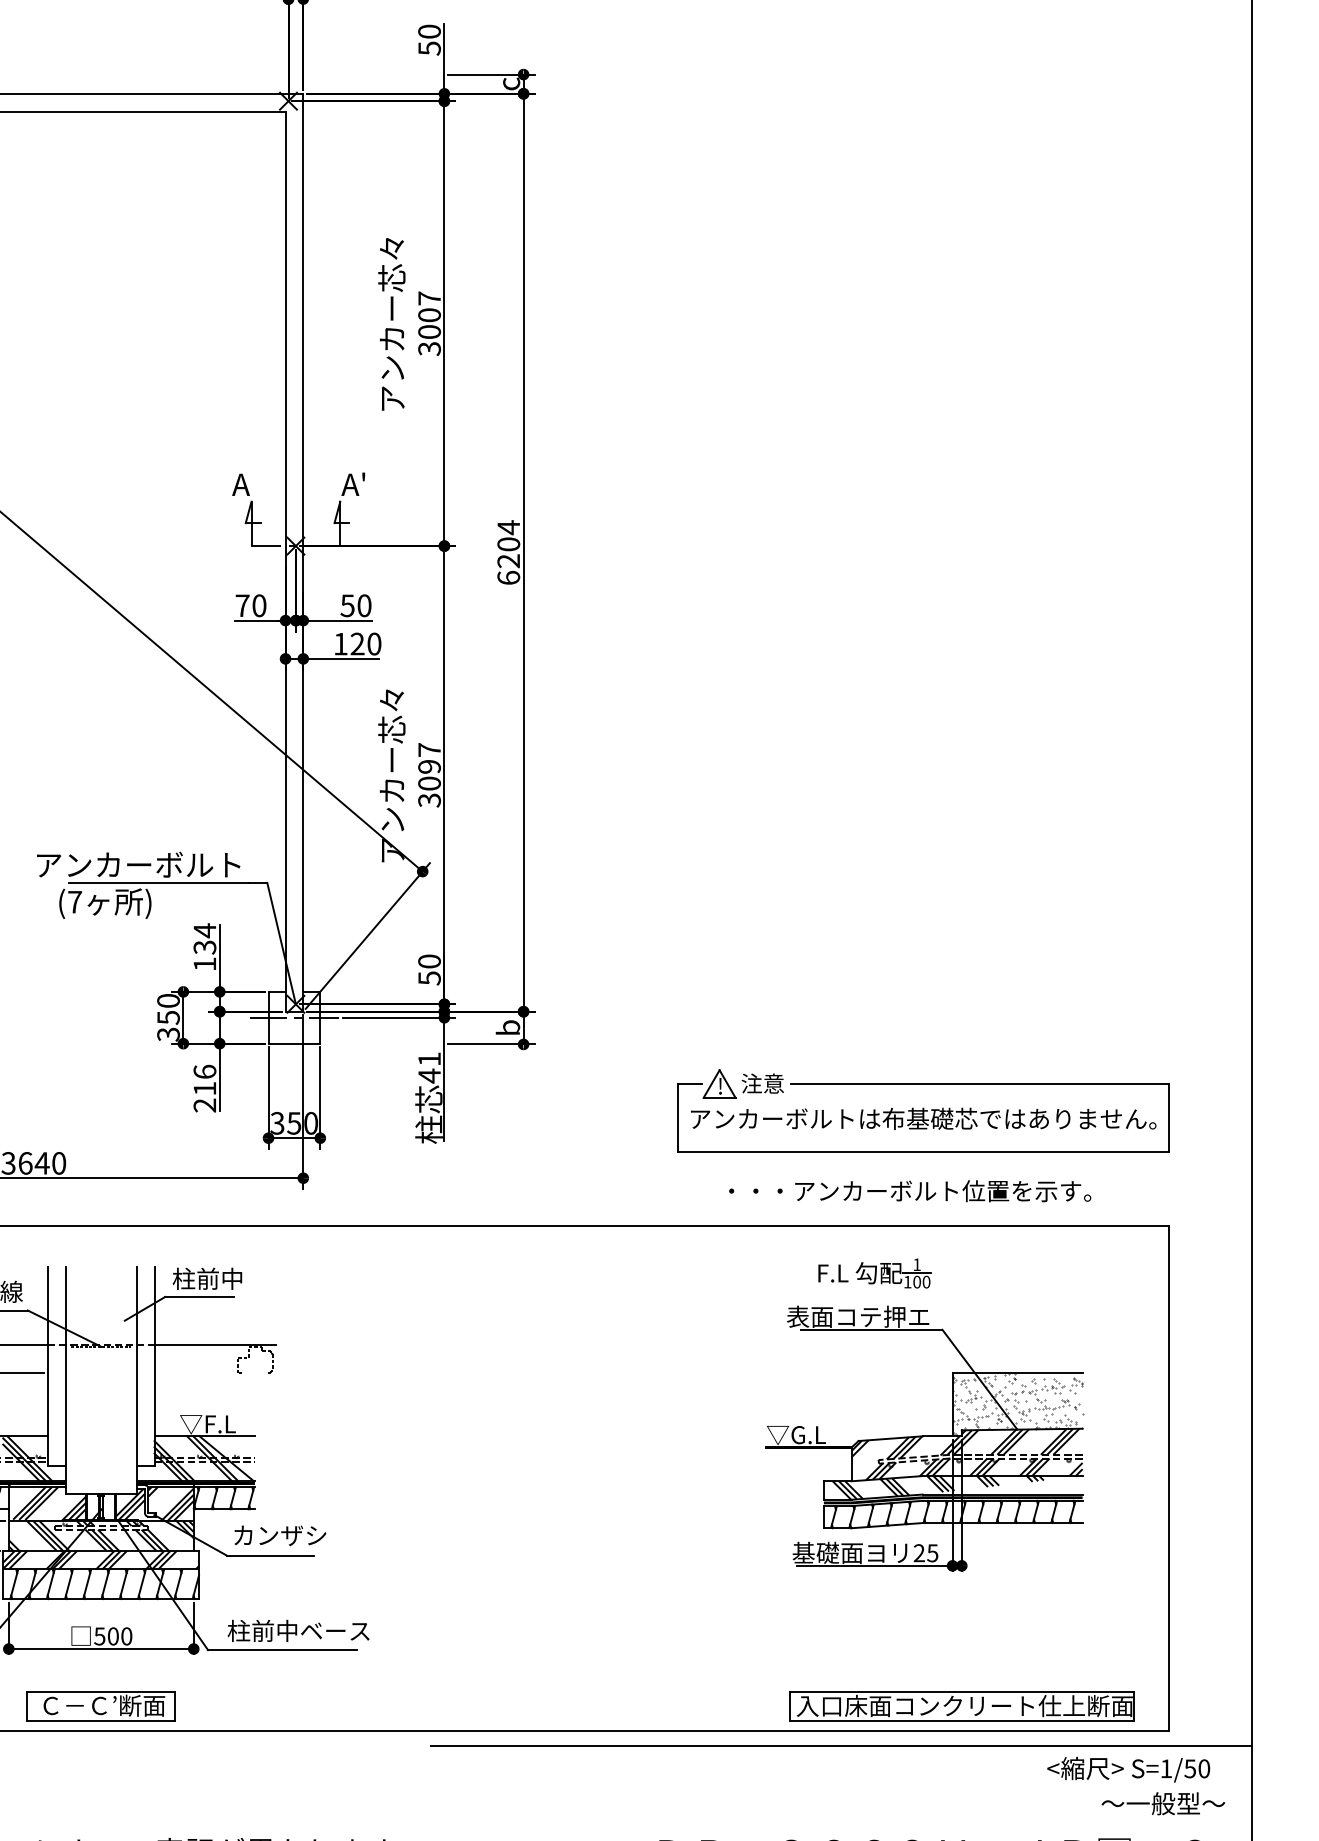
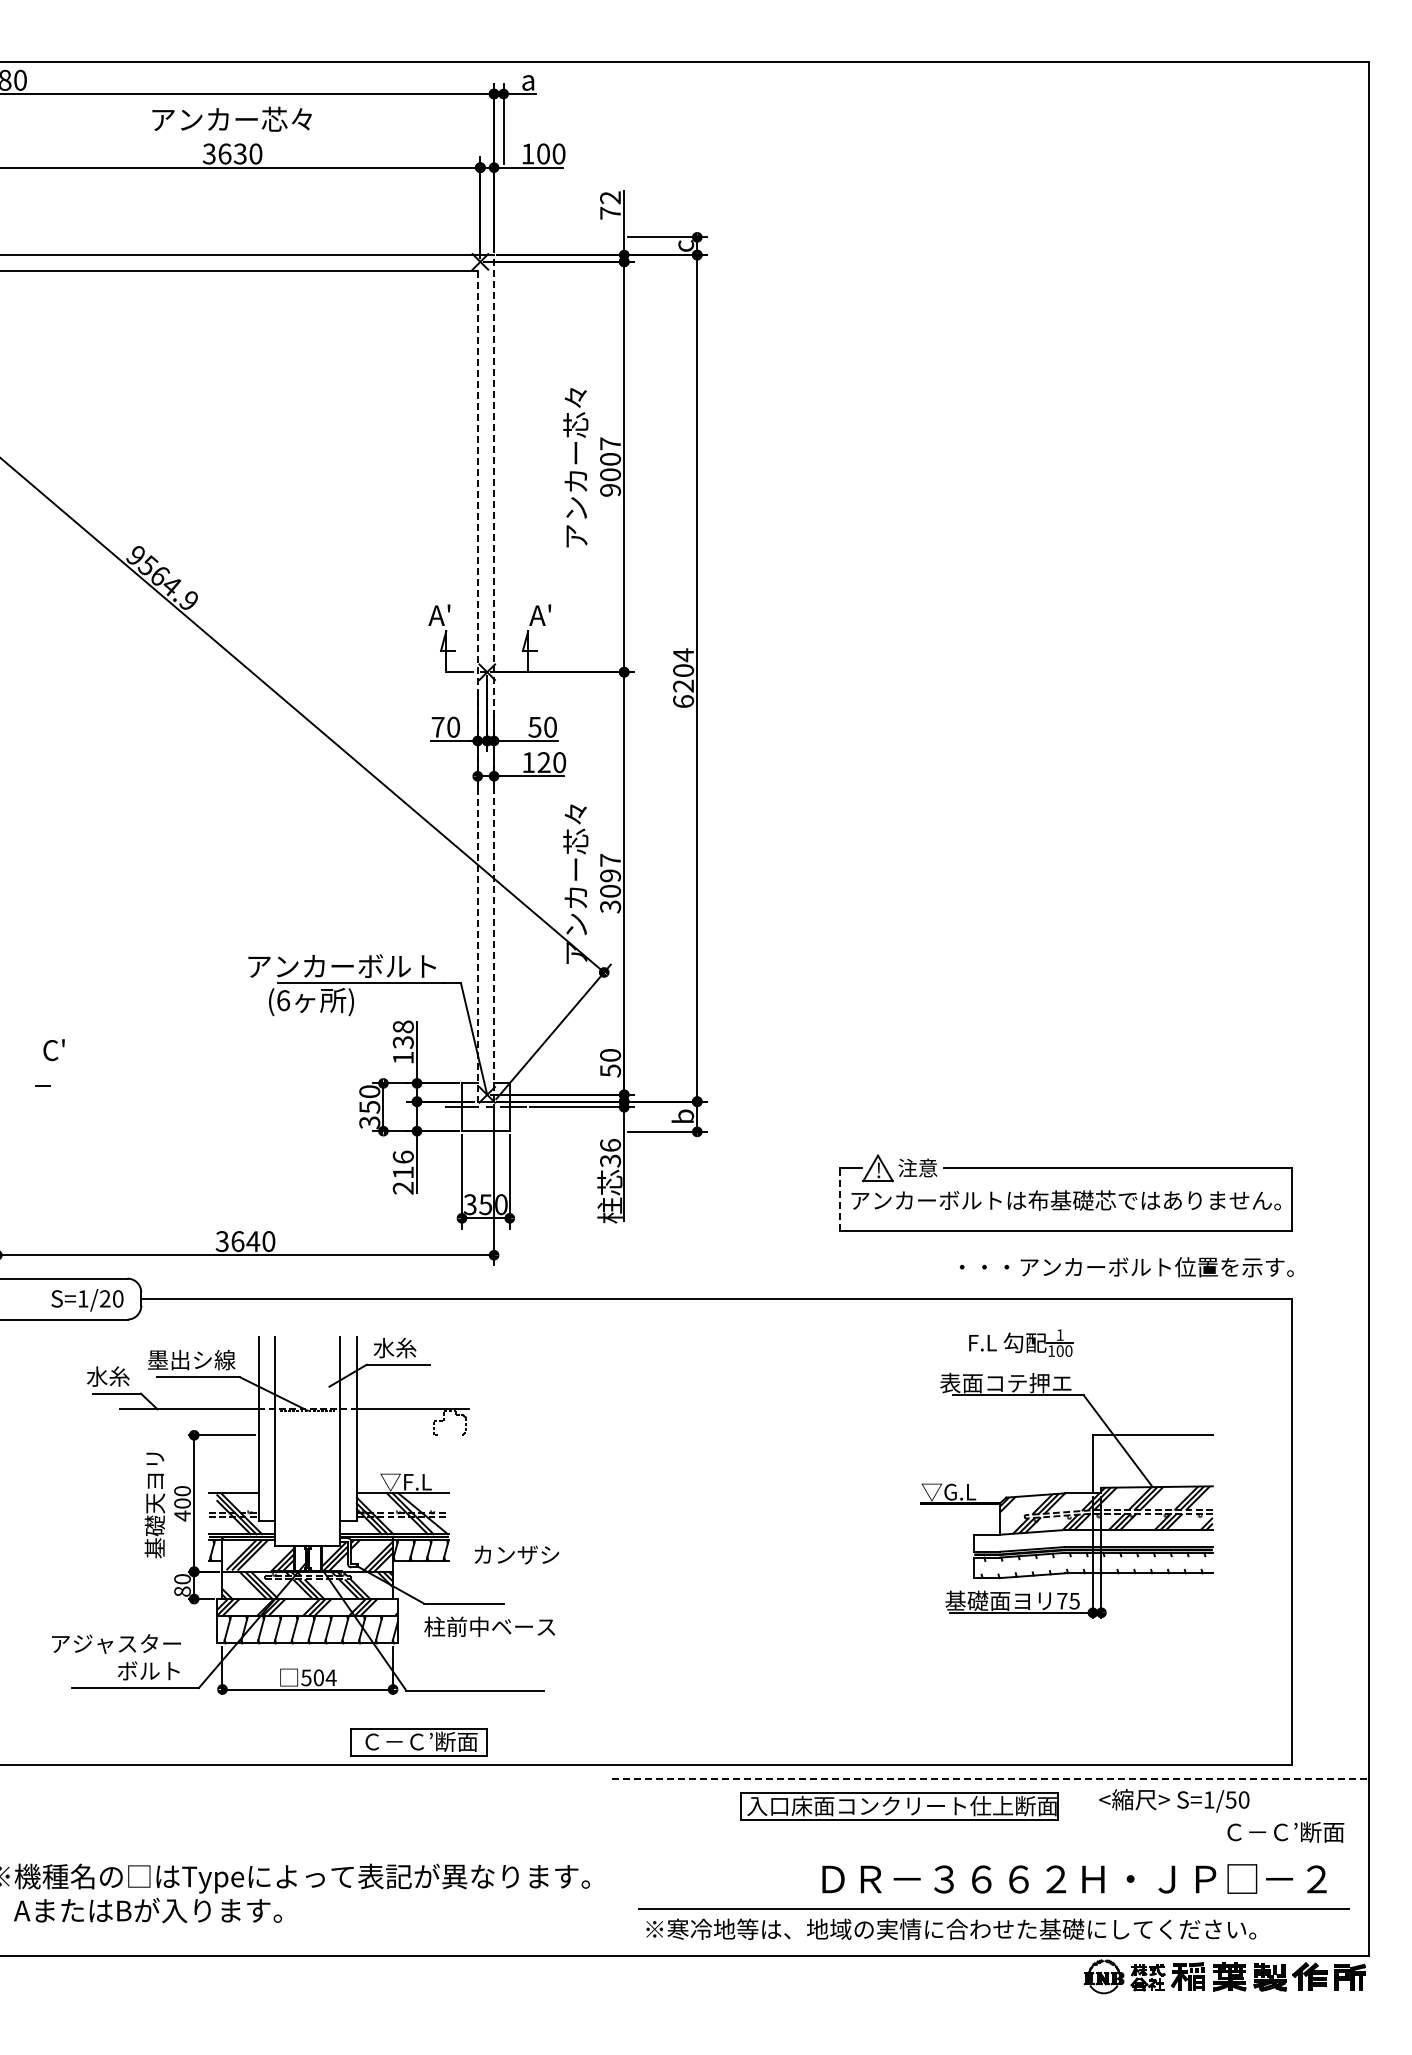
text: (429, 40) -> (610, 205), 50 -> 72
text: (429, 349) -> (610, 490), 3007 -> 9007
text: (253, 477) -> (448, 608), A -> A'
line: (303, 551) -> (494, 677), solid -> dashed
line: (285, 562) -> (477, 687), solid -> dashed
text: (74, 902) -> (283, 1000), (7 -> (6
text: (204, 931) -> (402, 1027), 134 -> 138
text: (429, 1067) -> (610, 1153), 41 -> 36
line: (677, 1117) -> (839, 1199), solid -> dashed
text: (909, 1191) -> (1126, 1267), moved
text: (207, 1278) -> (405, 1347), 柱前中 -> 水糸
hatch: (1017, 1403) -> (1152, 1463), removed
hatch: (954, 1487) -> (1094, 1540), removed
hatch: (953, 1514) -> (1093, 1565), removed
text: (279, 1535) -> (516, 1554), moved
text: (919, 1552) -> (1062, 1600), 25 -> 75
text: (298, 1630) -> (489, 1626), moved
text: (125, 1636) -> (330, 1677), 500 -> 504
part: (101, 1706) -> (418, 1742), moved
part: (961, 1706) -> (899, 1806), moved
line: (841, 1745) -> (990, 1778), solid -> dashed
text: (1128, 1769) -> (1174, 1800), moved
text: (1161, 1802) -> (1285, 1831), ～一般型～ -> Ｃ－Ｃ’断面

